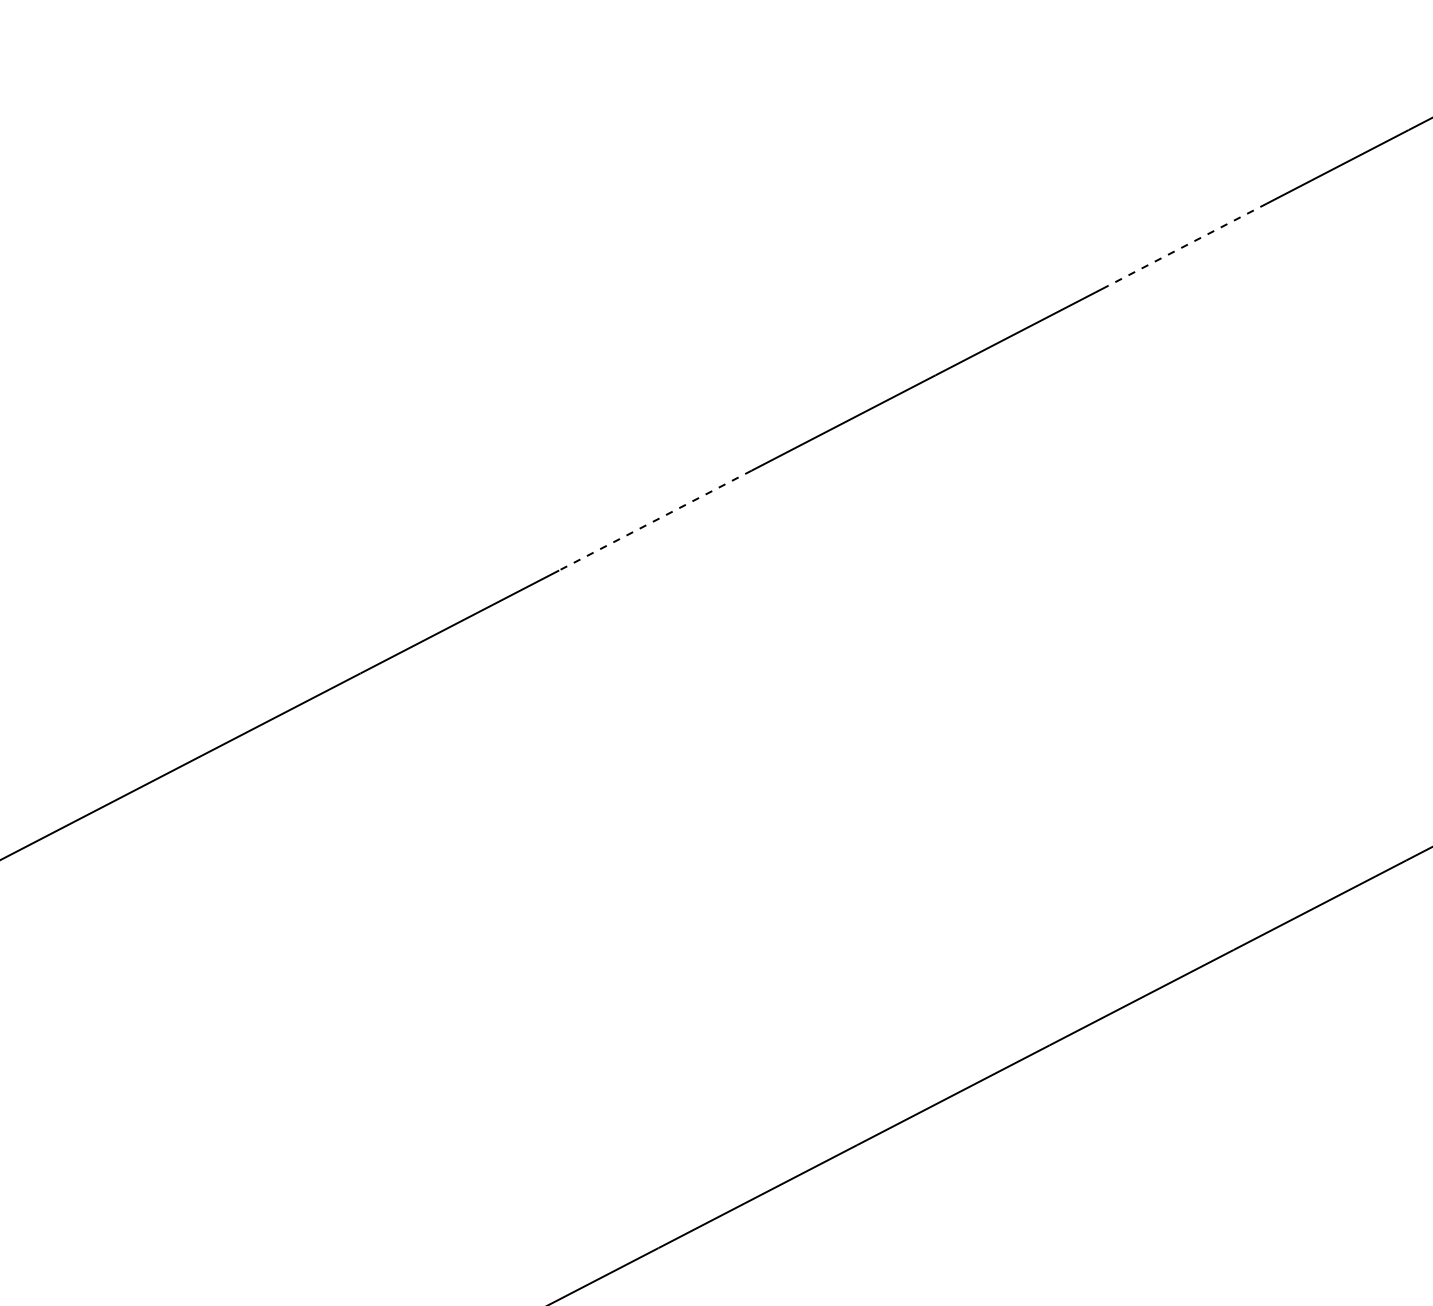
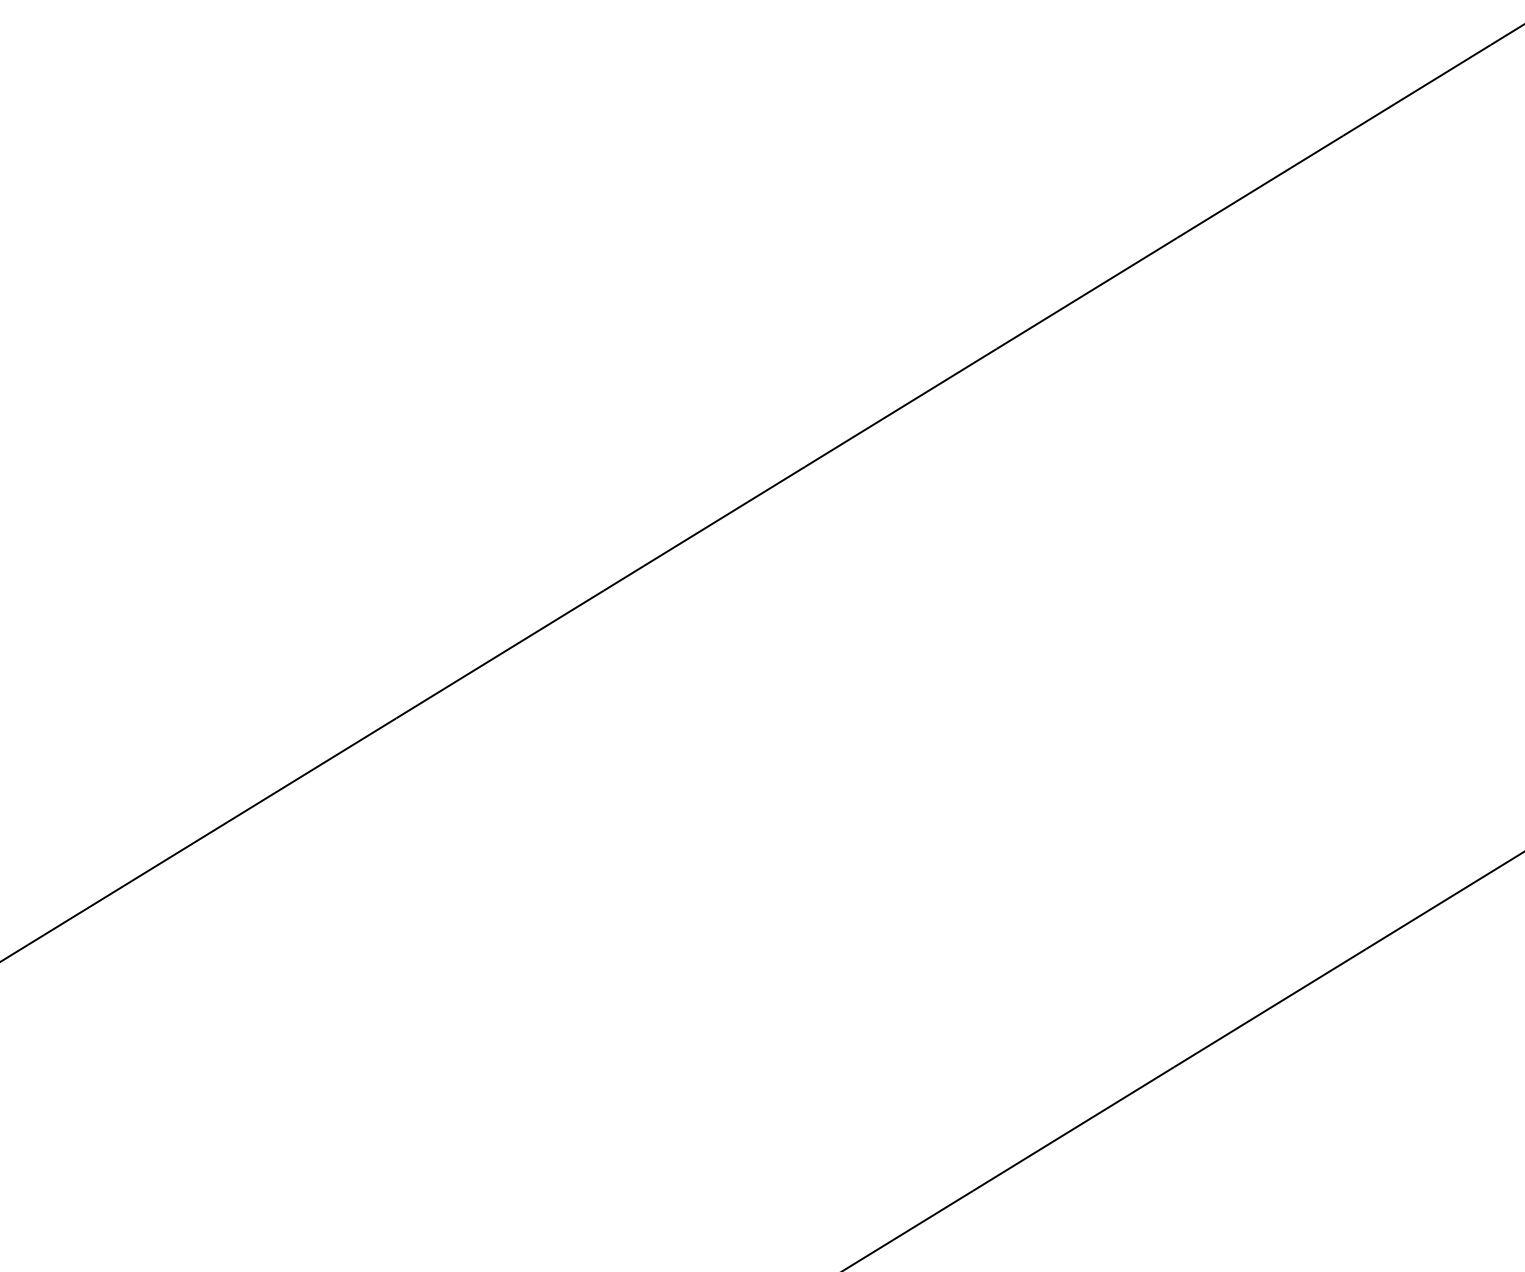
line: (1187, 244) -> (1259, 186), dashed -> solid
line: (655, 520) -> (704, 528), dashed -> solid

